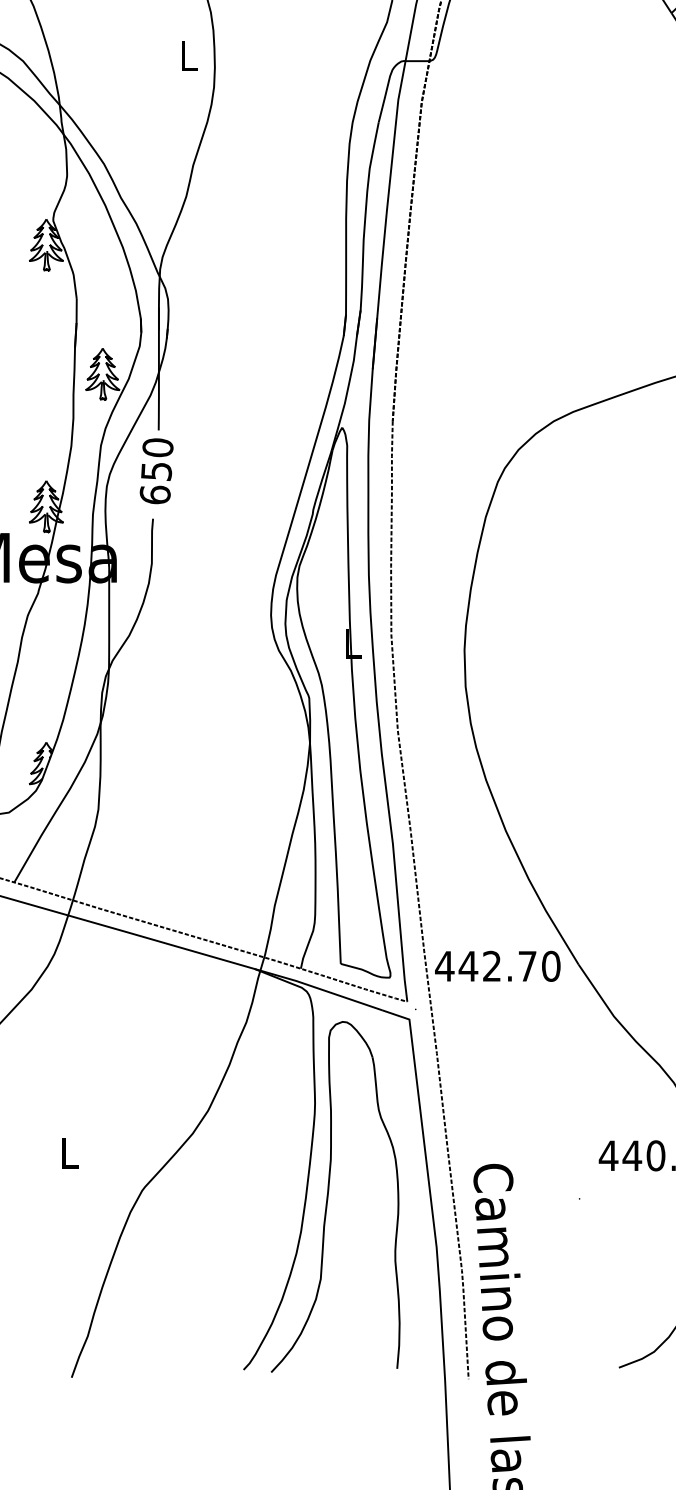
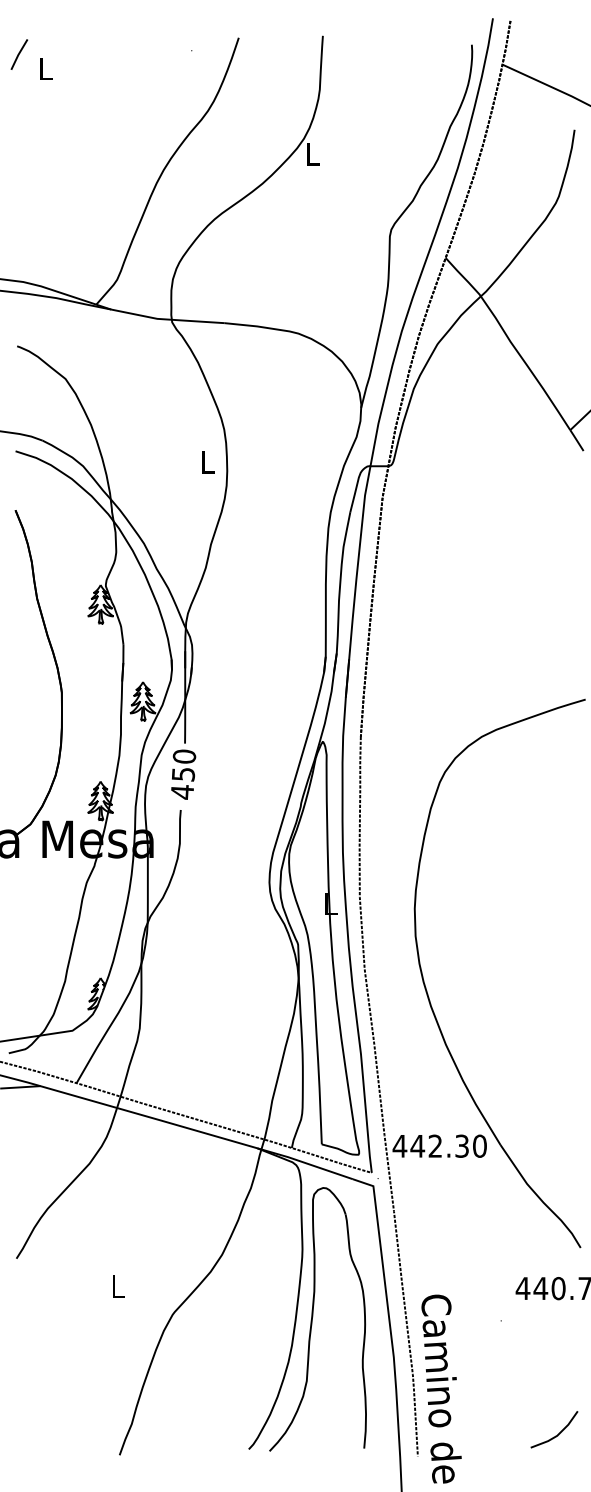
text: (155, 495) -> (182, 792), 650 -> 450
text: (526, 965) -> (461, 1145), 442.70 -> 442.30

